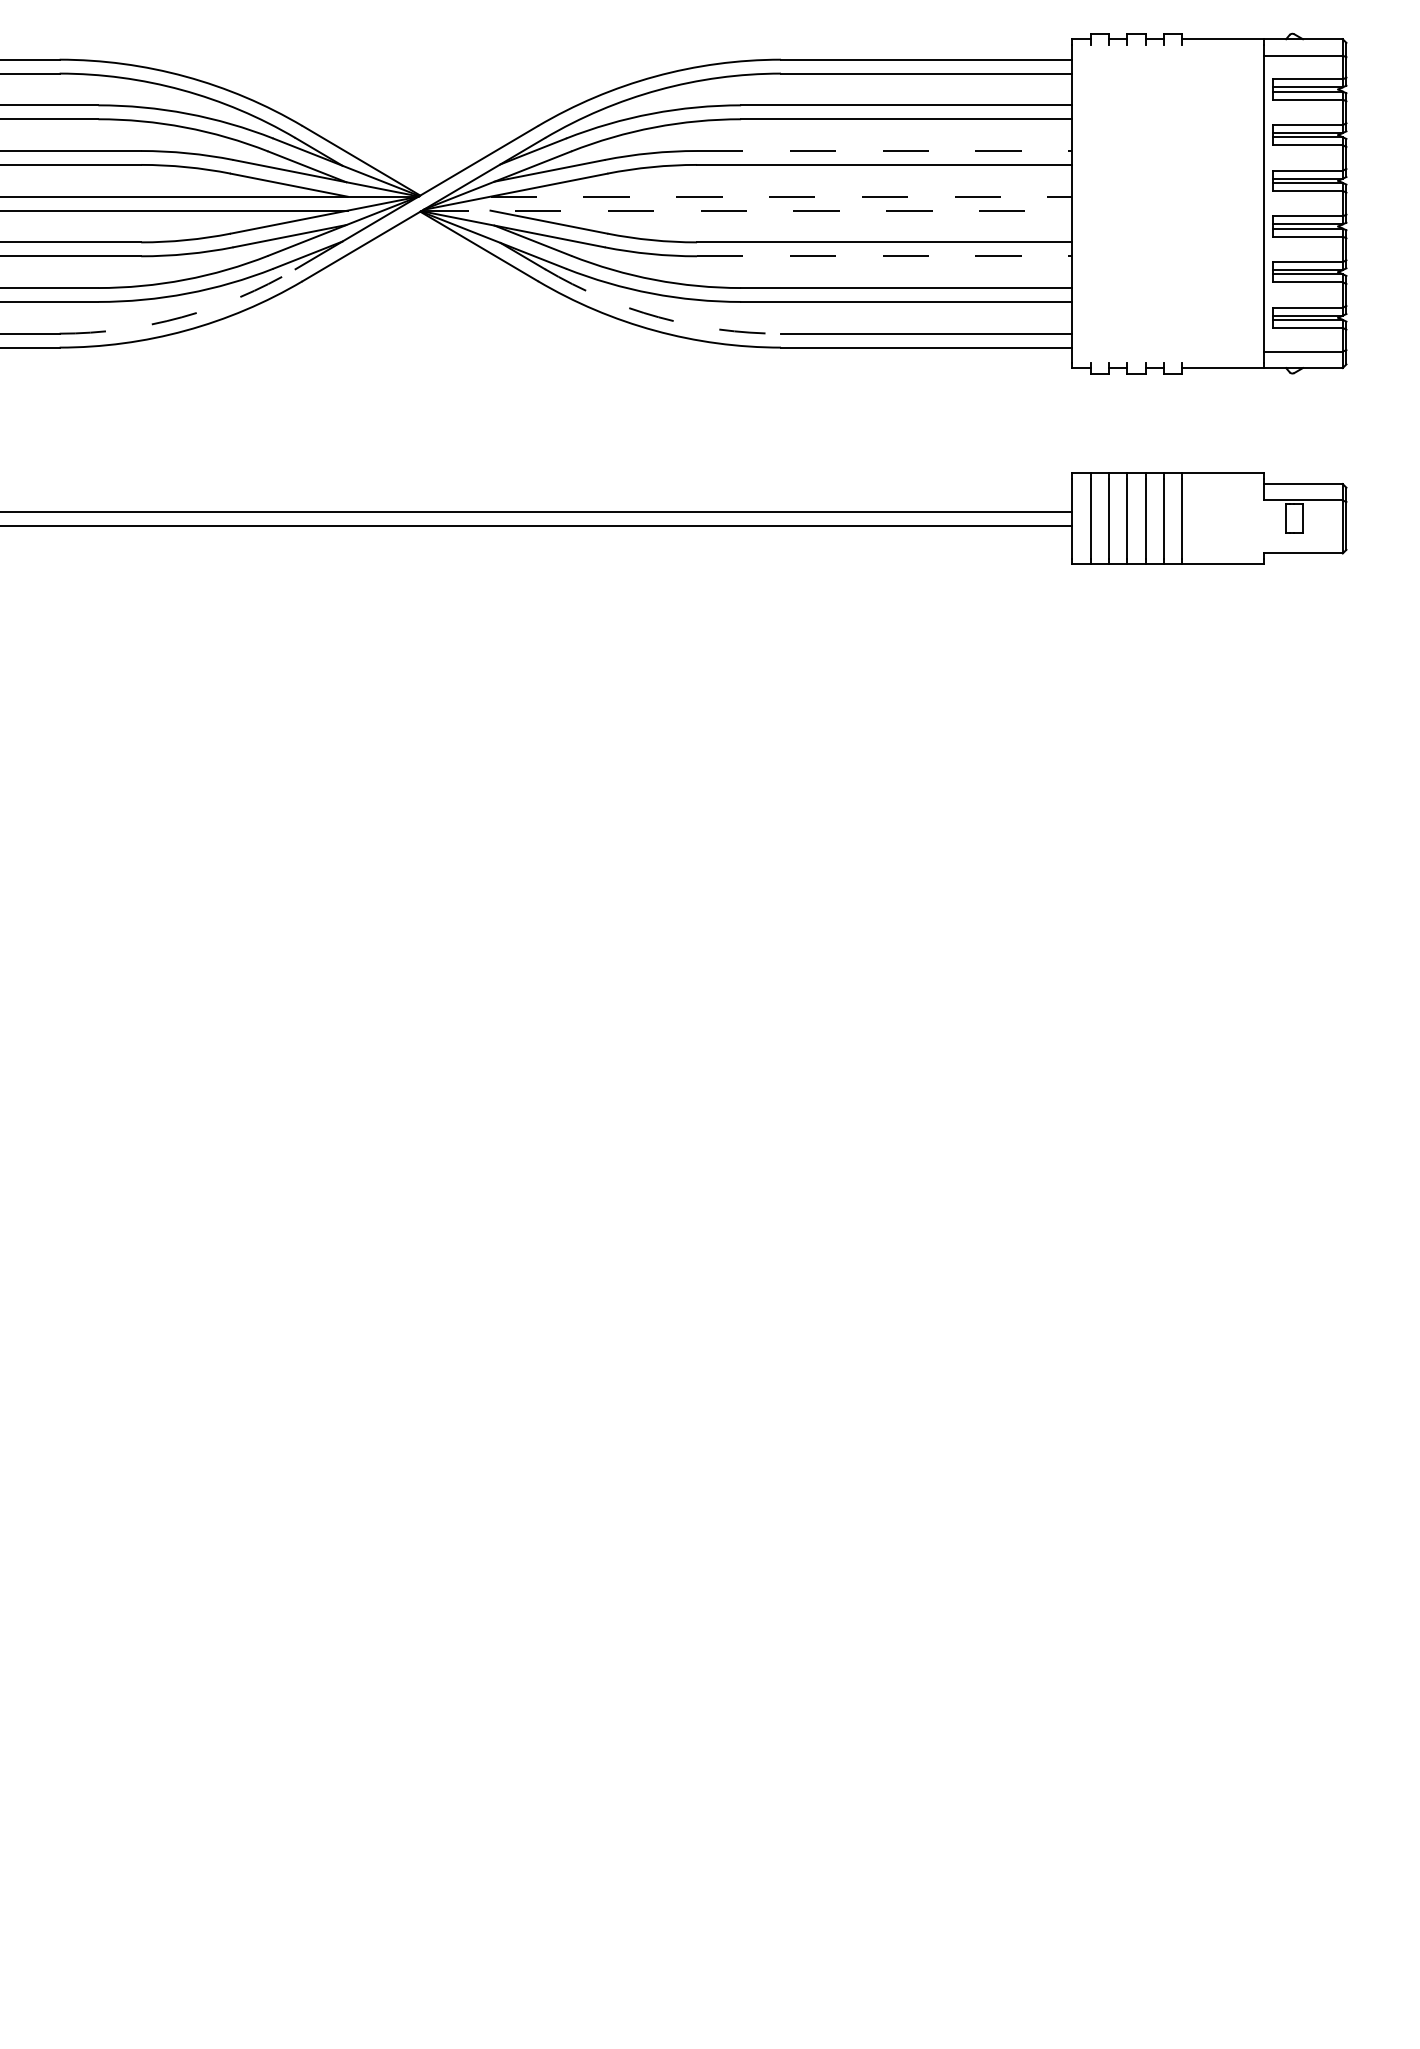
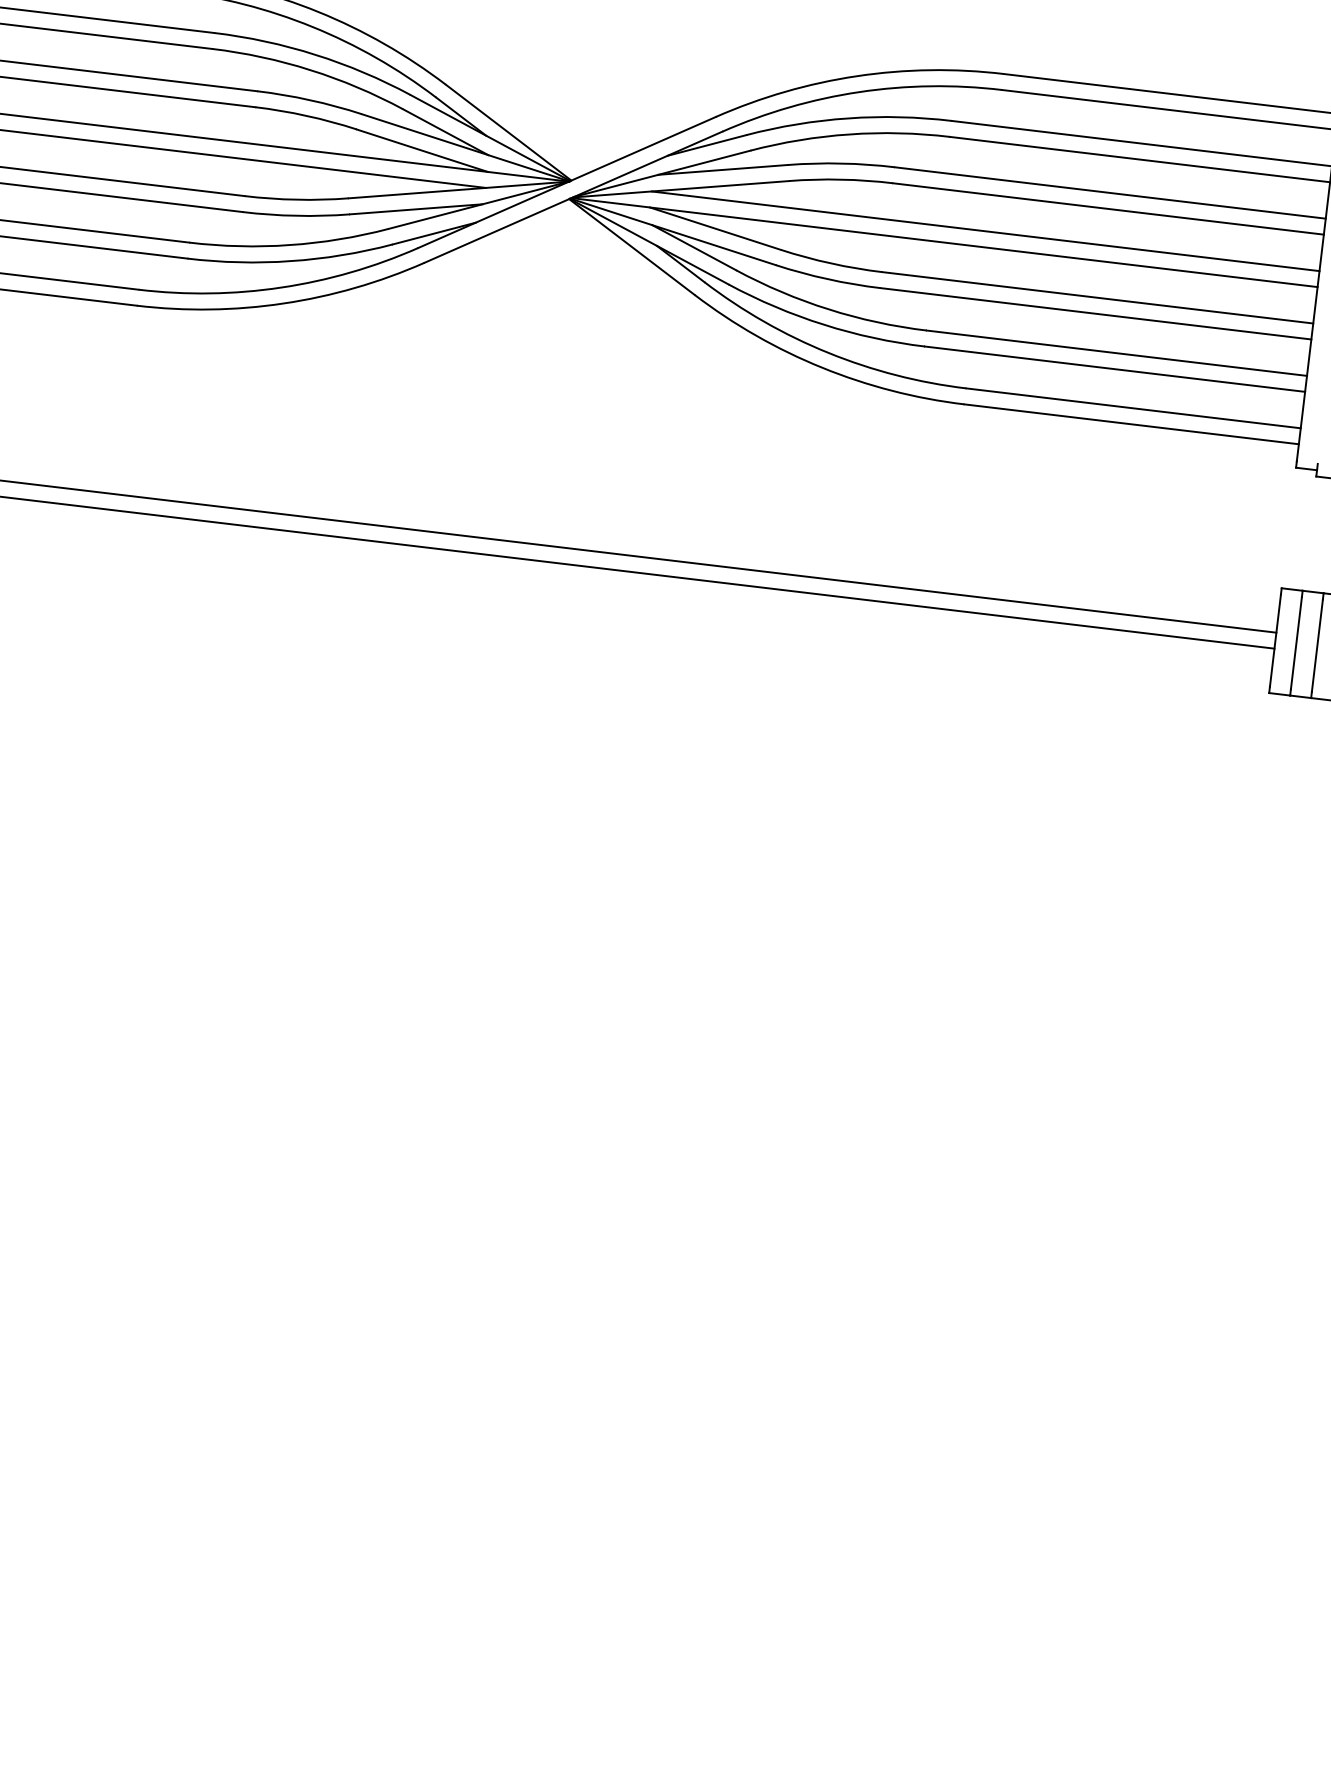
line: (884, 151) -> (1110, 193), dashed -> solid
line: (781, 196) -> (985, 231), dashed -> solid
line: (747, 210) -> (944, 242), dashed -> solid
line: (884, 256) -> (1095, 314), dashed -> solid
arc: (181, 317) -> (280, 287), dashed -> solid
arc: (658, 317) -> (828, 353), dashed -> solid

